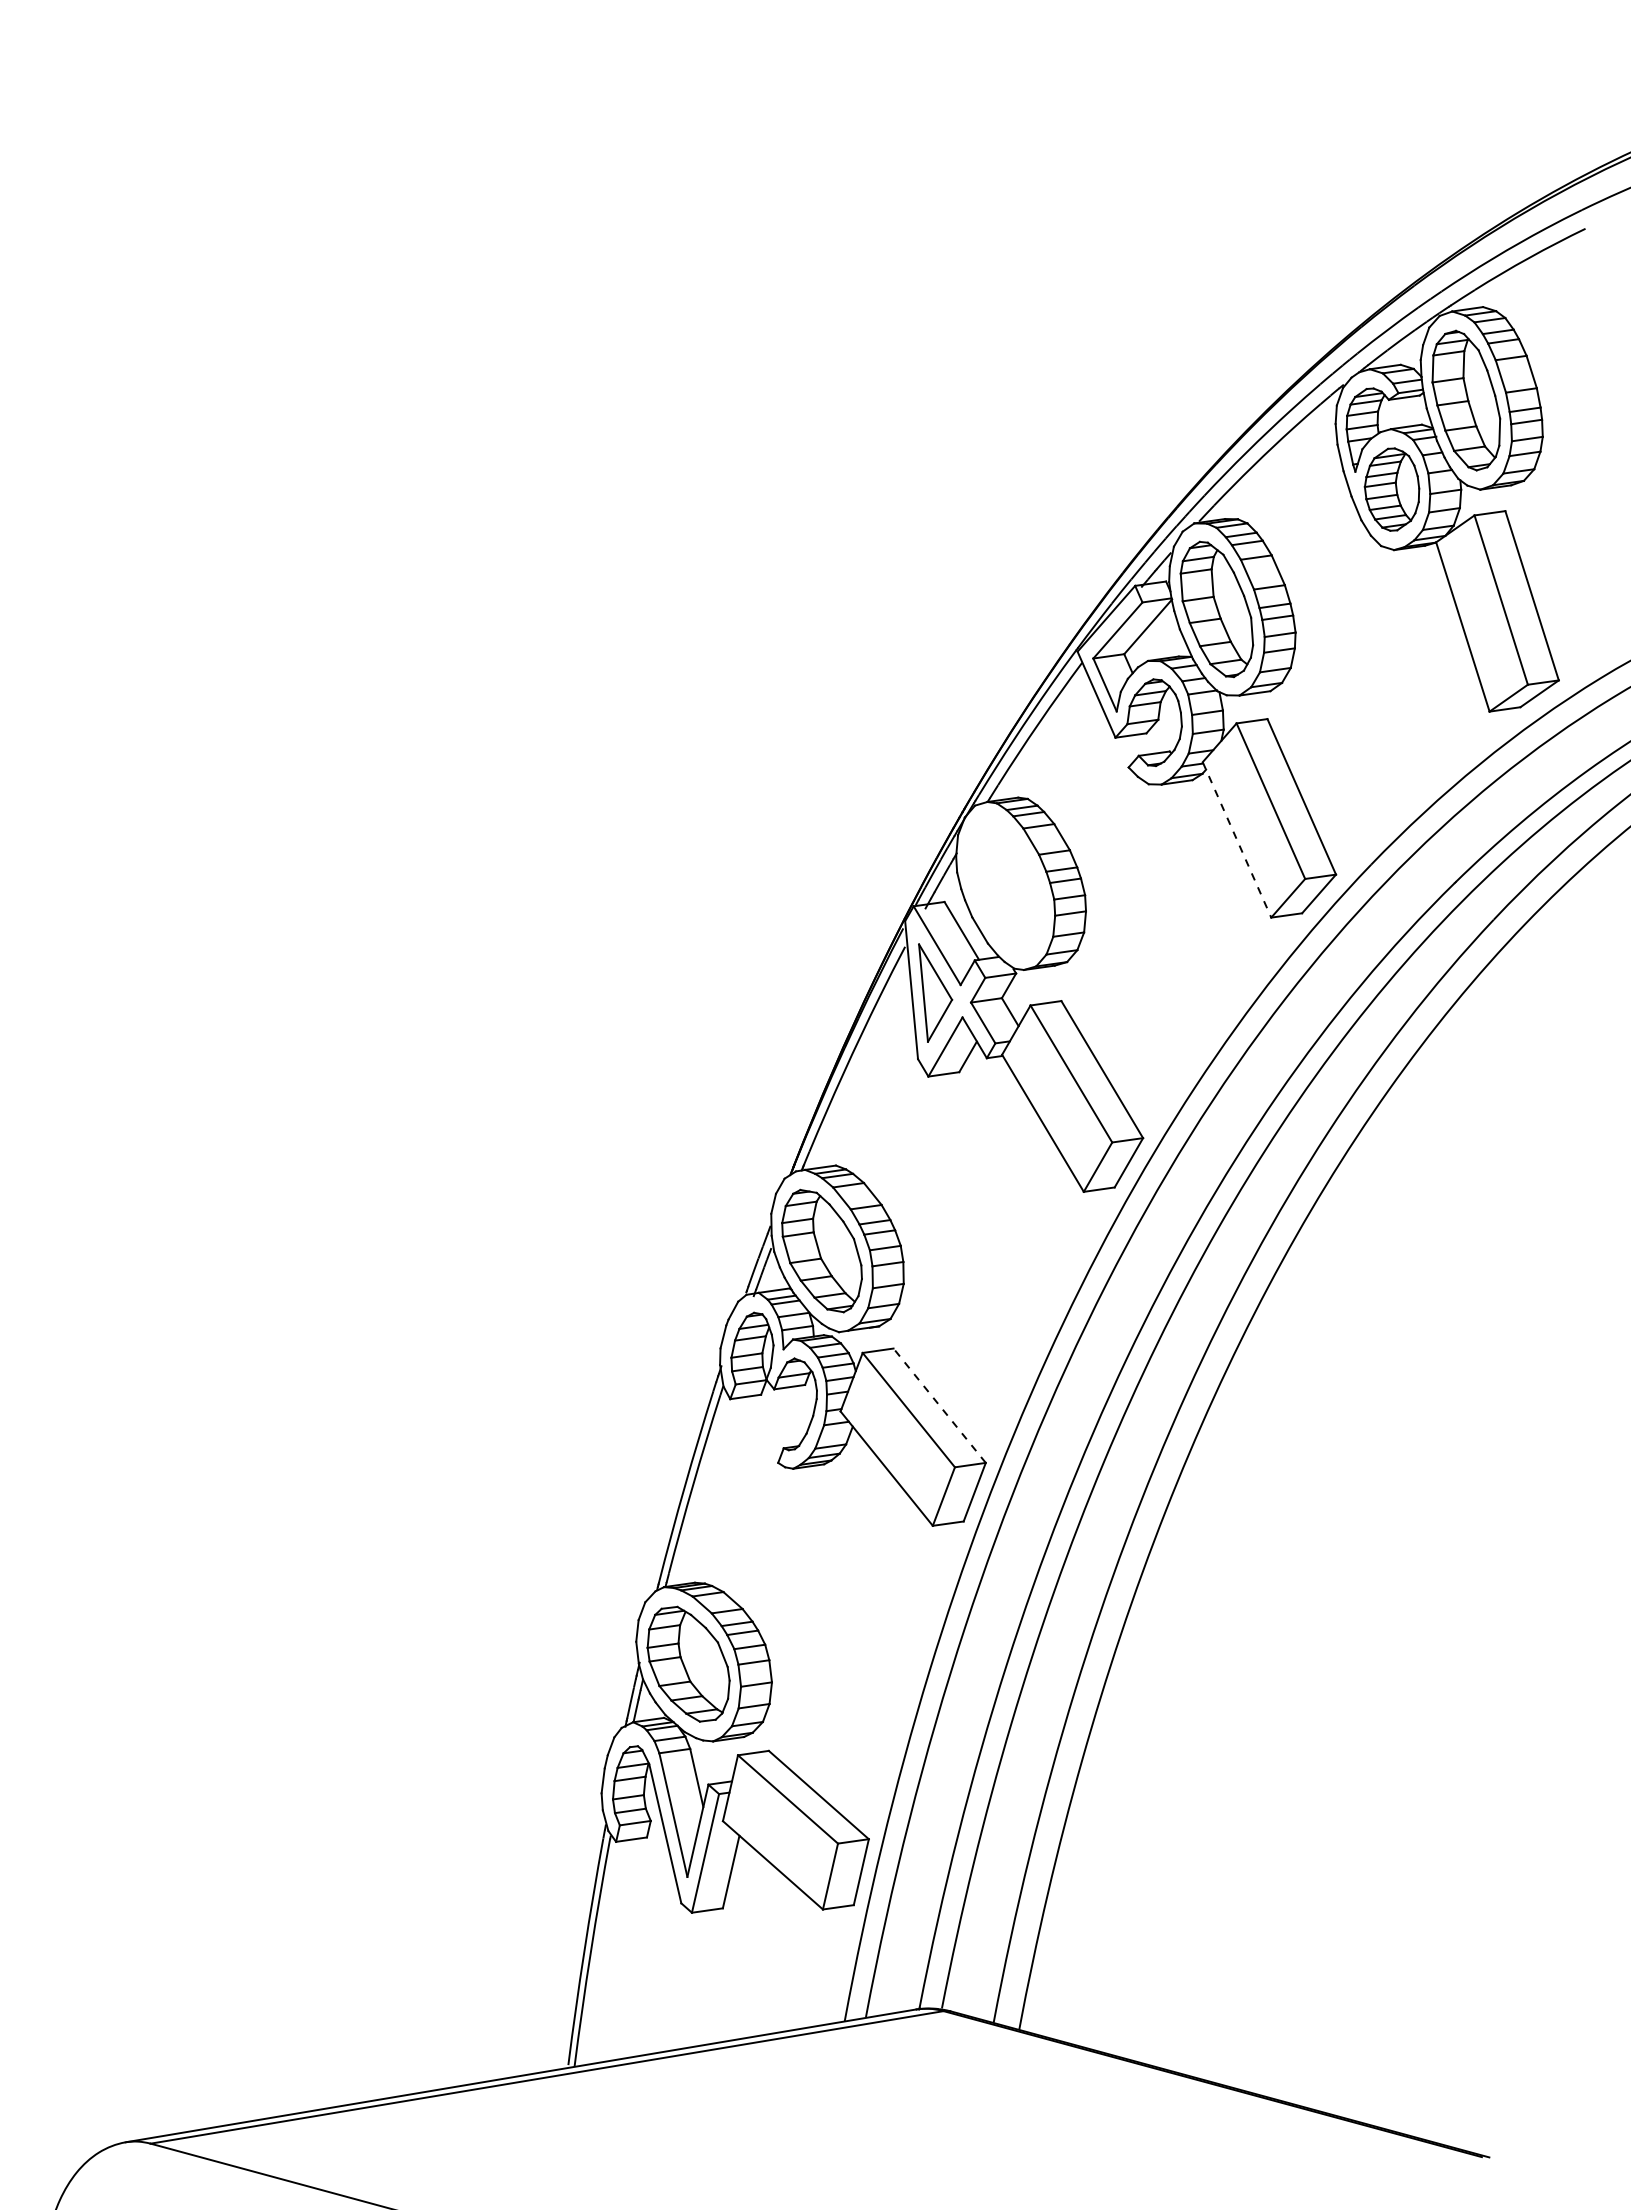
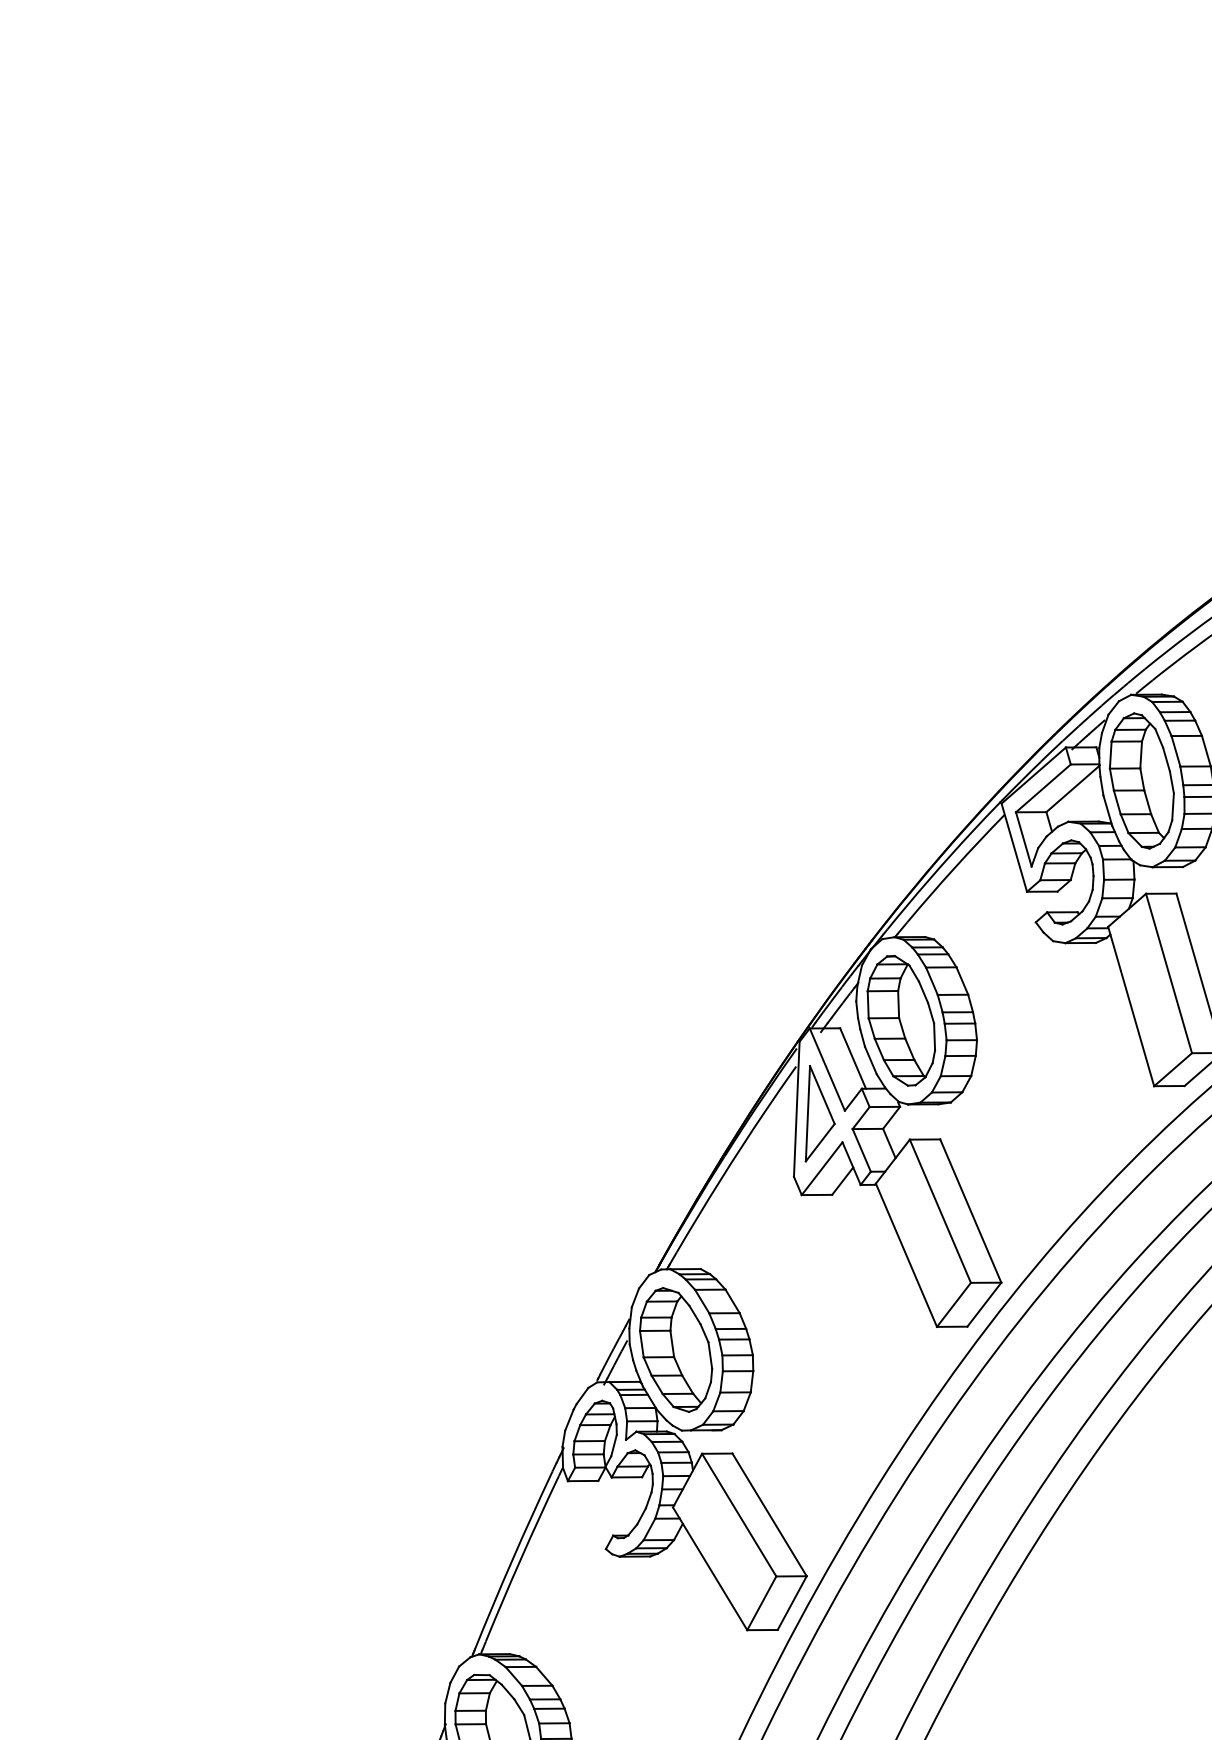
line: (1237, 839) -> (1131, 1006), dashed -> solid
part: (1005, 885) -> (901, 1020), added
line: (939, 1405) -> (769, 1514), dashed -> solid

